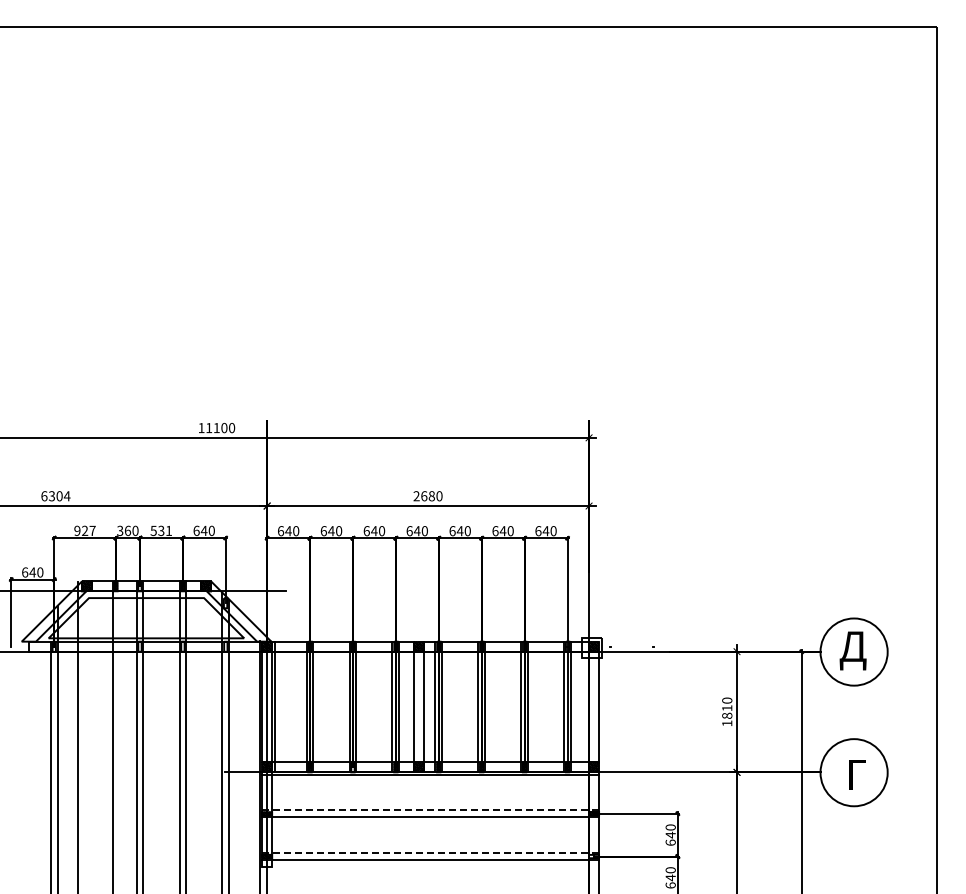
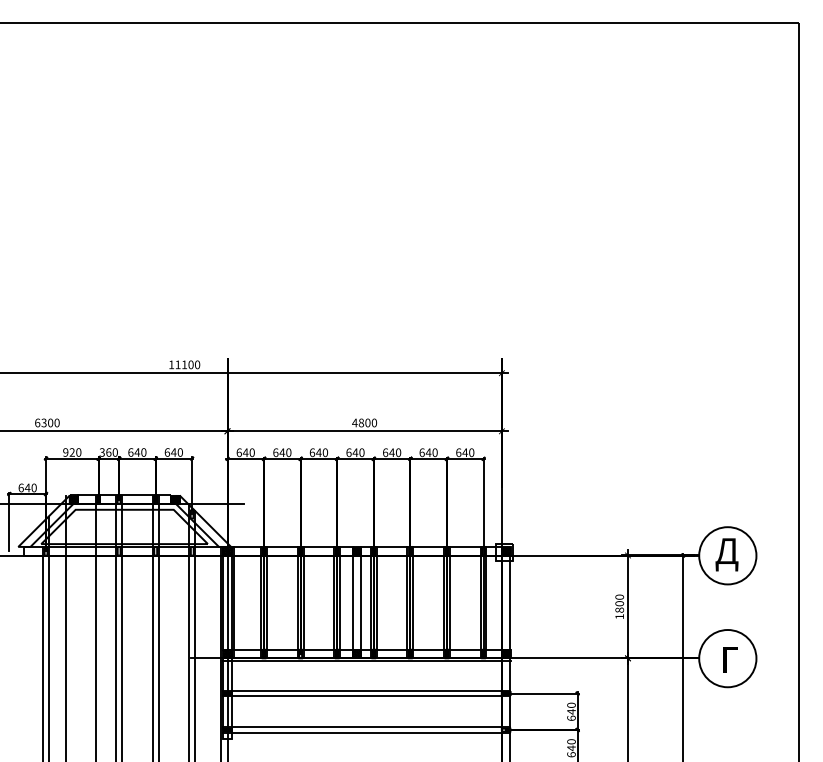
text: (66, 496) -> (56, 423), 6304 -> 6300
text: (423, 496) -> (360, 423), 2680 -> 4800
text: (92, 530) -> (78, 452), 927 -> 920
text: (161, 530) -> (137, 452), 531 -> 640
text: (727, 708) -> (619, 603), 1810 -> 1800
line: (430, 810) -> (366, 690), dashed -> solid
line: (430, 853) -> (366, 727), dashed -> solid

